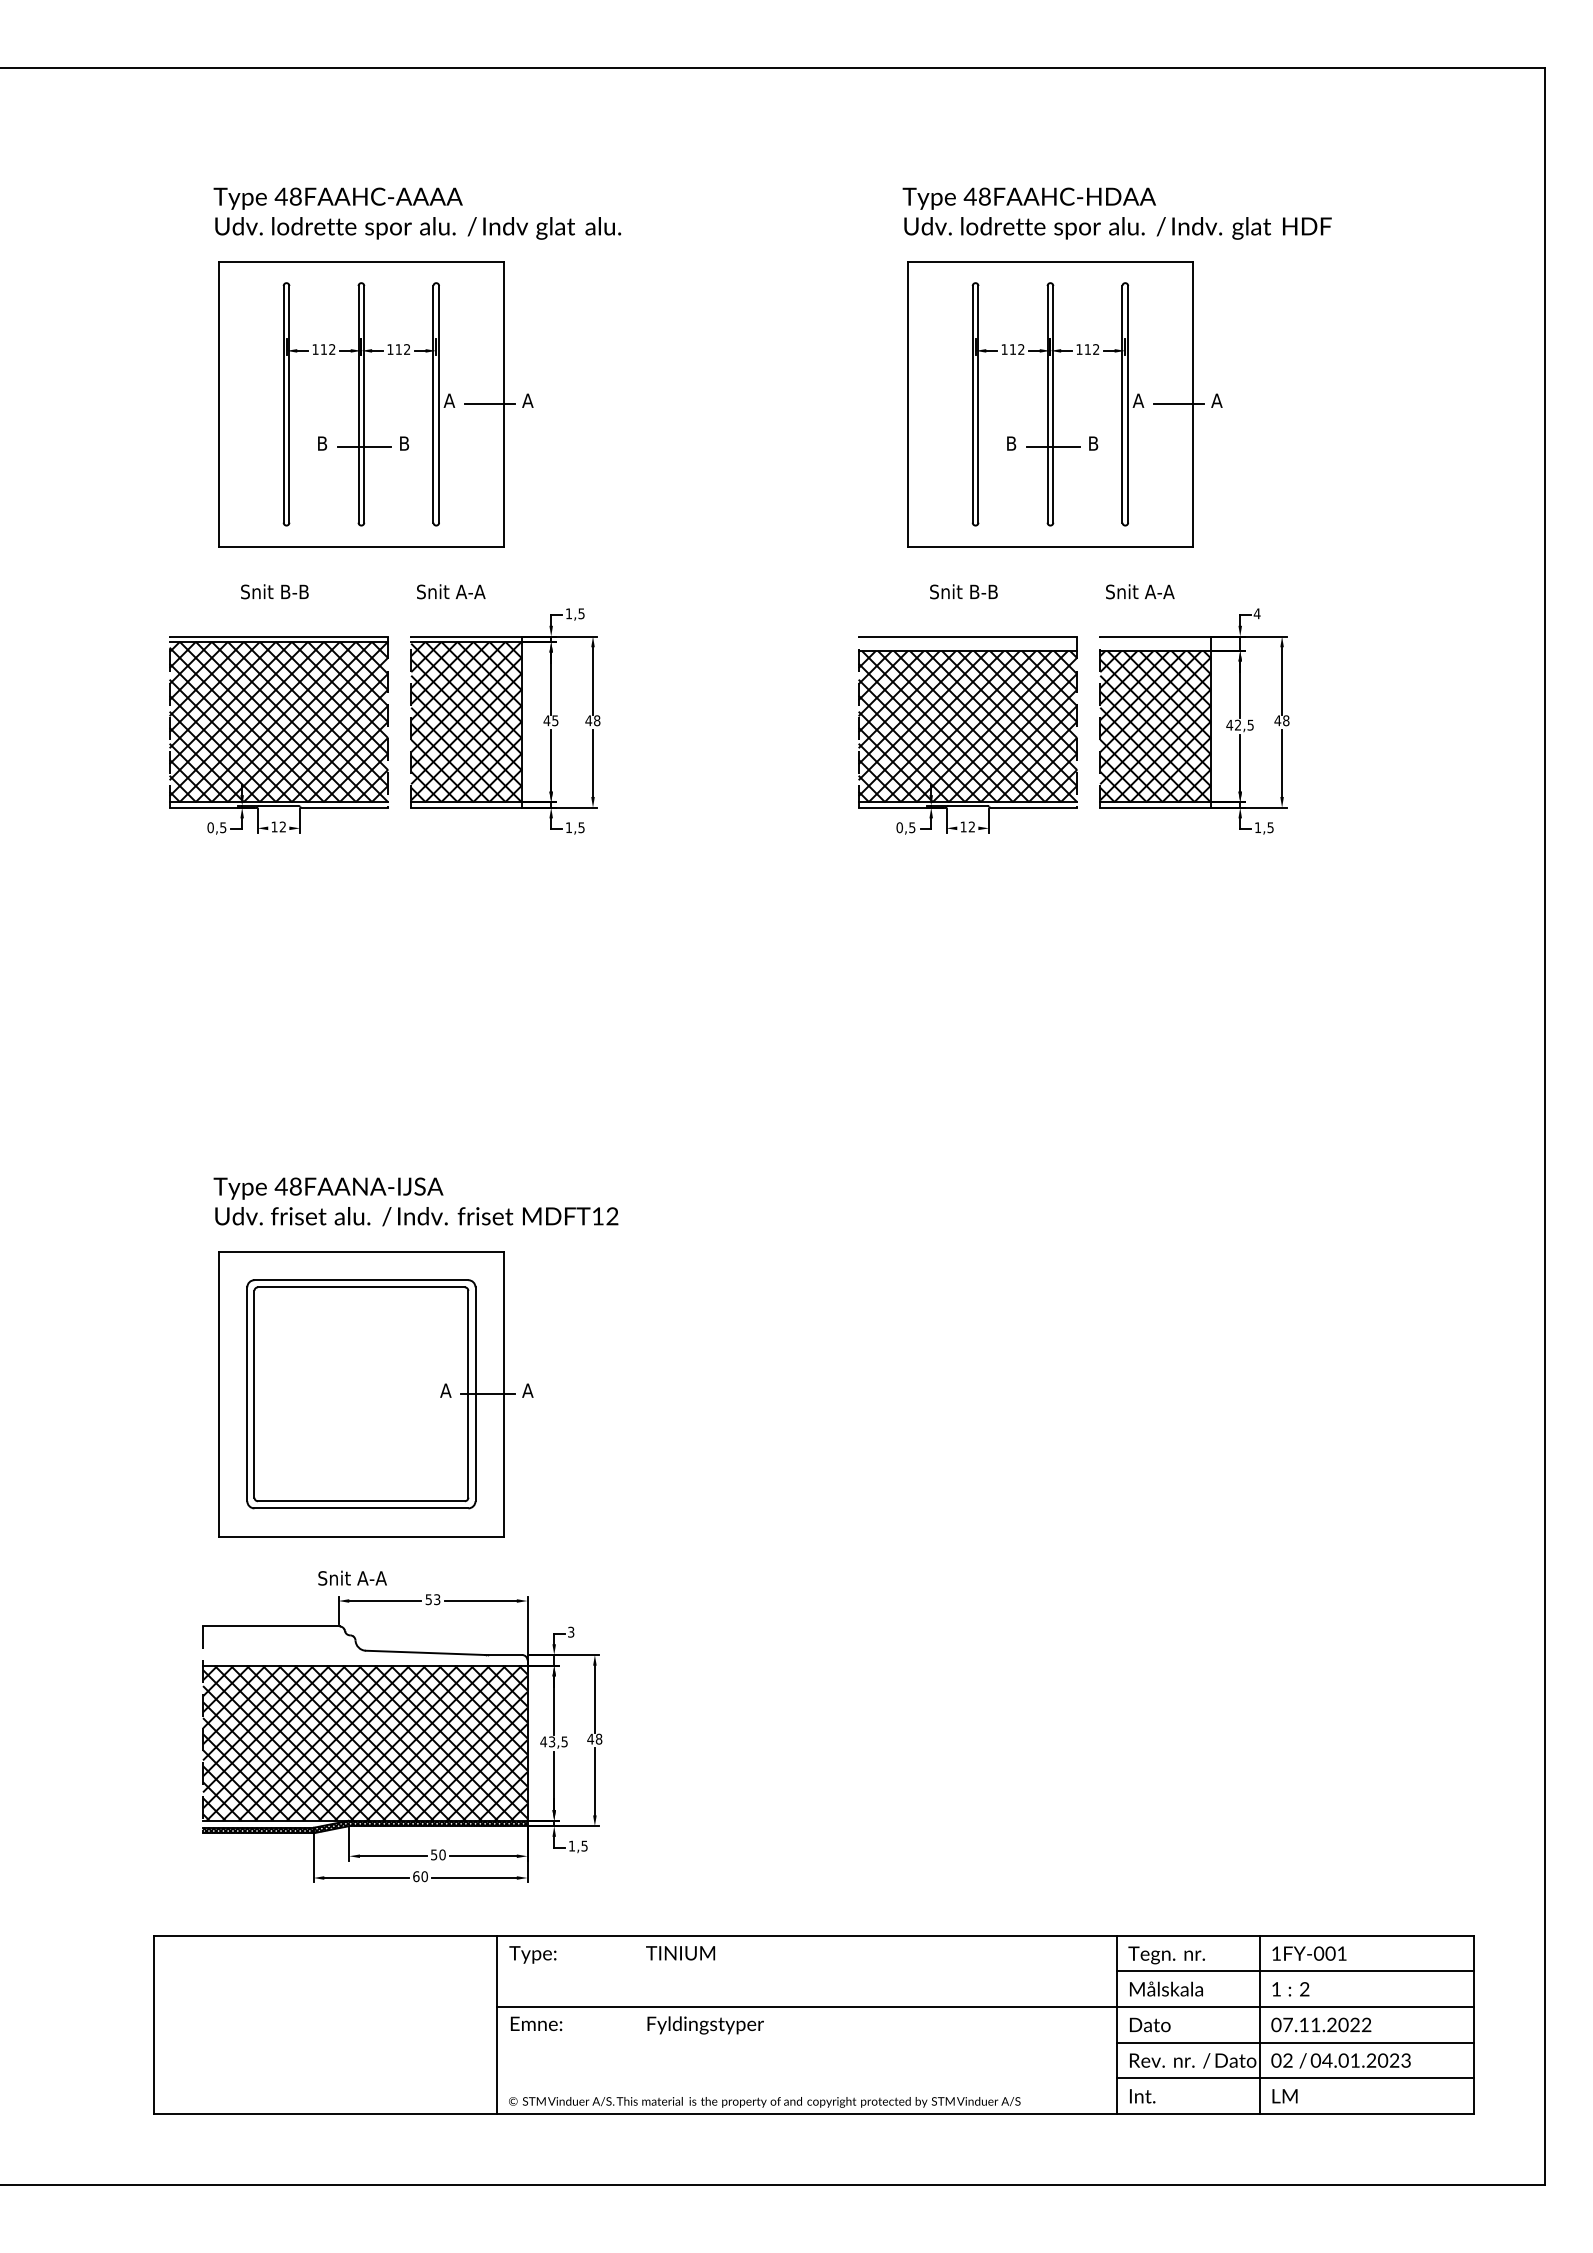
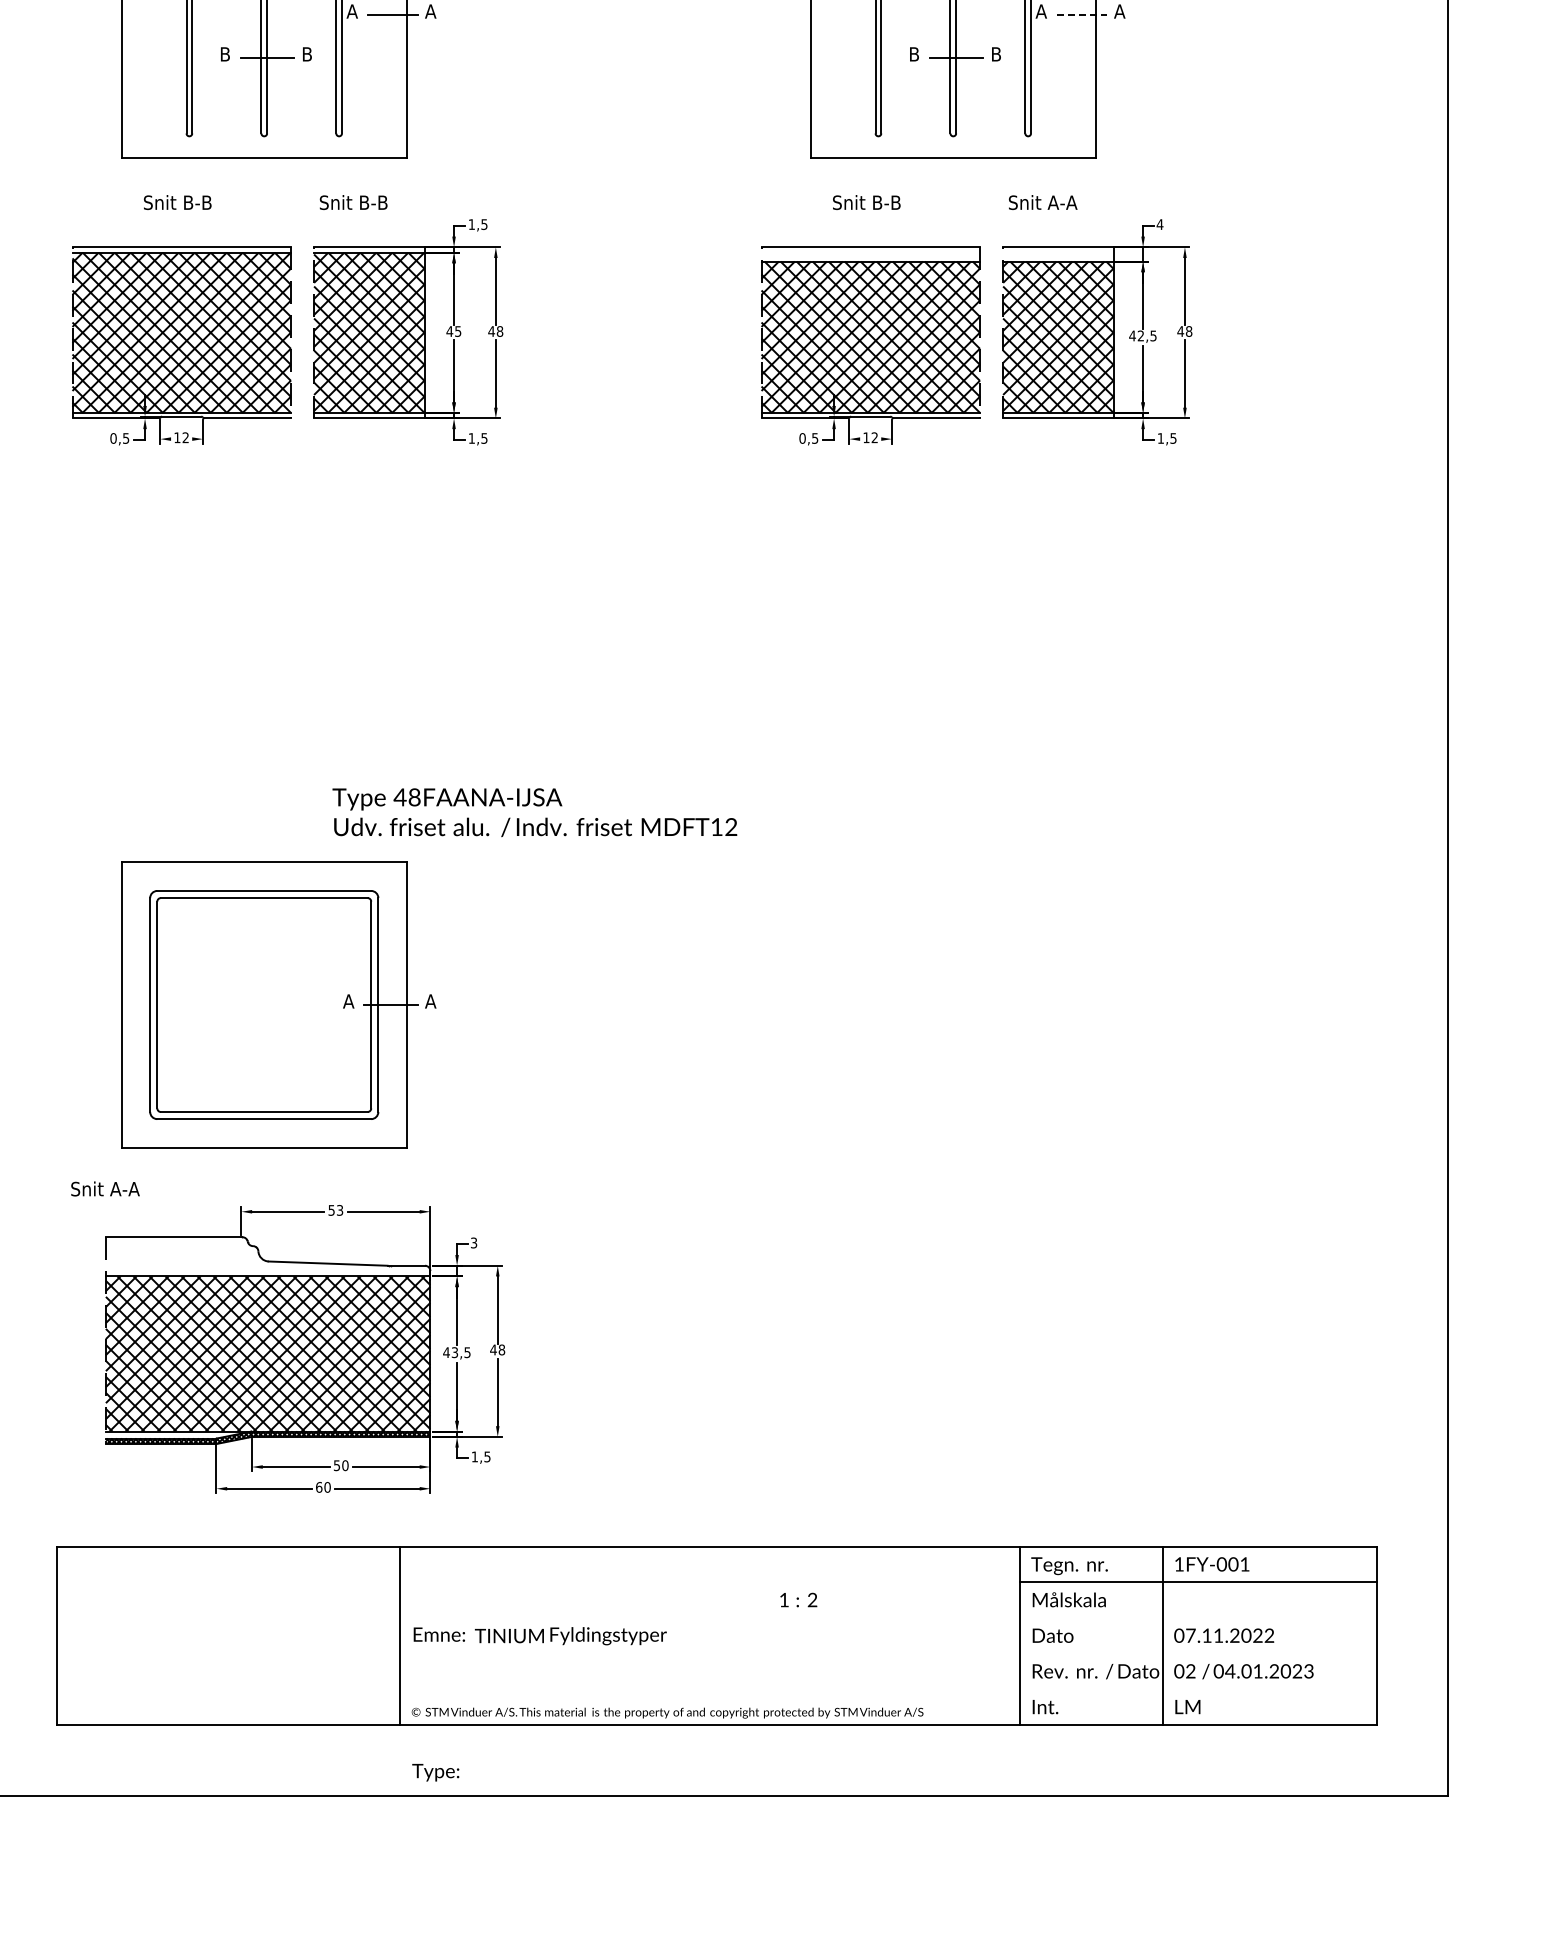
line: (1178, 404) -> (1081, 15), solid -> dashed
text: (470, 591) -> (373, 202), Snit A-A -> Snit B-B
text: (415, 1201) -> (534, 812), moved
text: (352, 1577) -> (105, 1188), moved
text: (680, 1953) -> (509, 1636), moved
text: (532, 1954) -> (435, 1772), moved
text: (1290, 1989) -> (798, 1600), moved
line: (985, 2007) -> (888, 1618), removed
line: (1295, 2042) -> (1198, 1653), removed
line: (1295, 2078) -> (1198, 1689), removed

